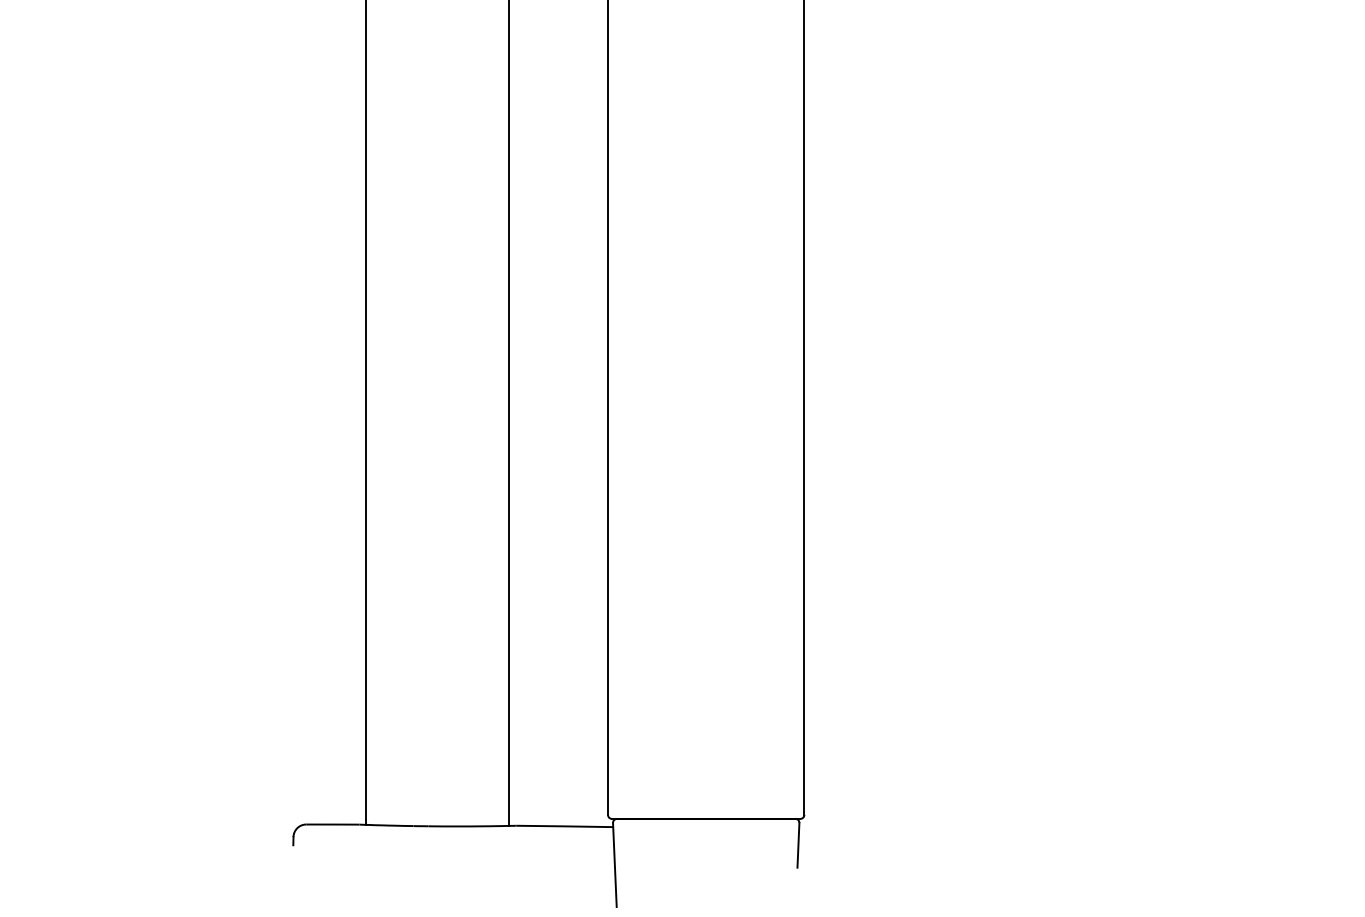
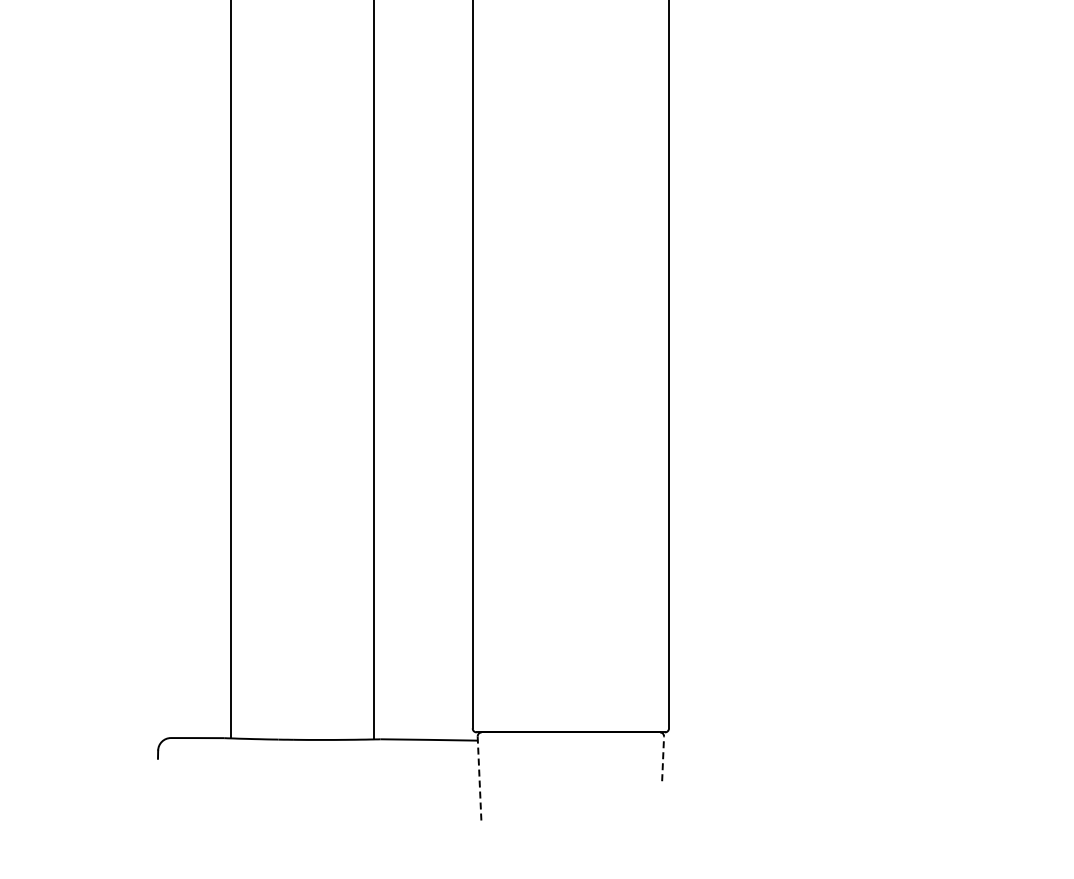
line: (798, 844) -> (663, 758), solid -> dashed
line: (614, 865) -> (479, 779), solid -> dashed

